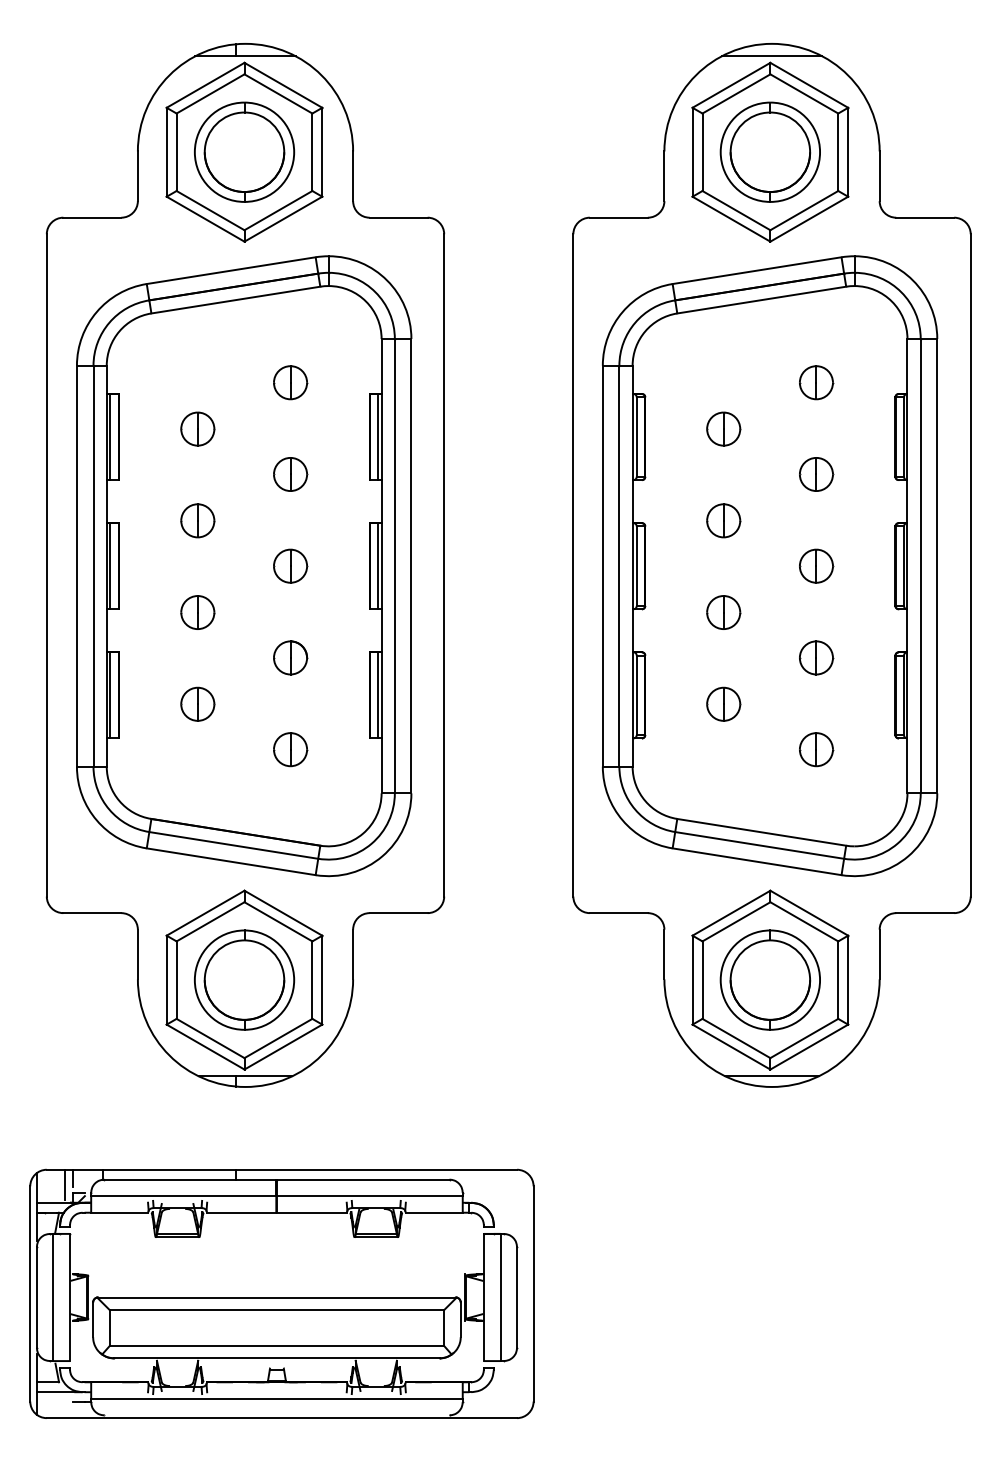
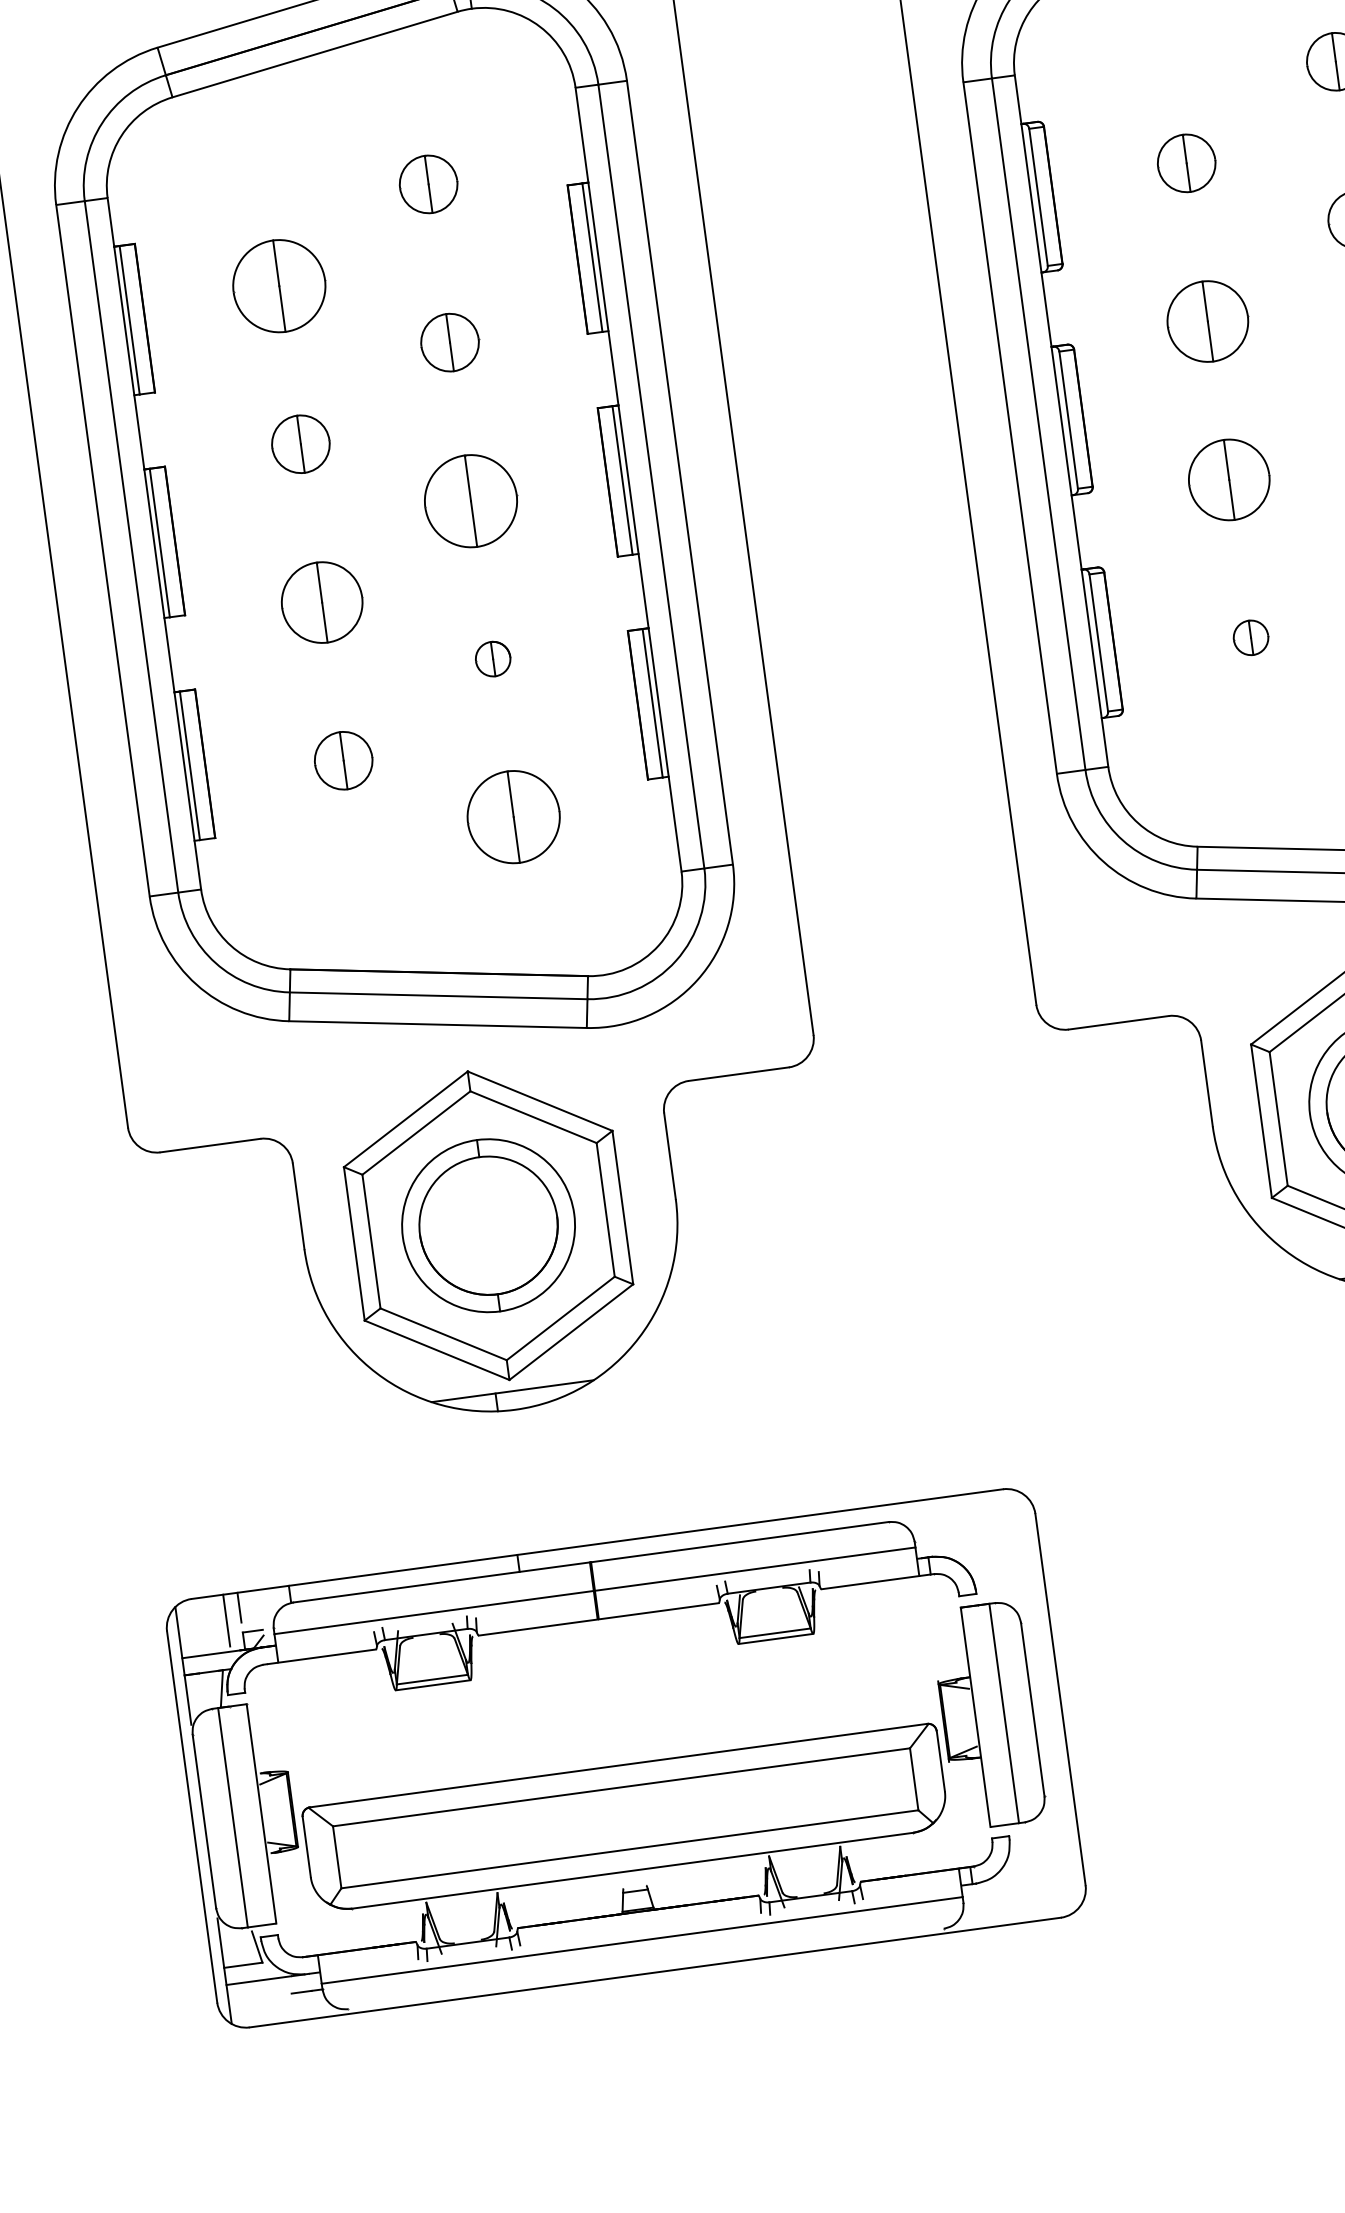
part: (197, 428) -> (278, 285), size x1.6
part: (723, 520) -> (1207, 321), size x1.4
part: (290, 565) -> (471, 499), size x1.6
part: (197, 612) -> (321, 602), size x1.4
part: (723, 612) -> (1229, 479), size x1.4
part: (290, 657) -> (492, 658), size x0.6
part: (723, 703) -> (1250, 636), size x0.6
part: (290, 749) -> (514, 817), size x1.6

